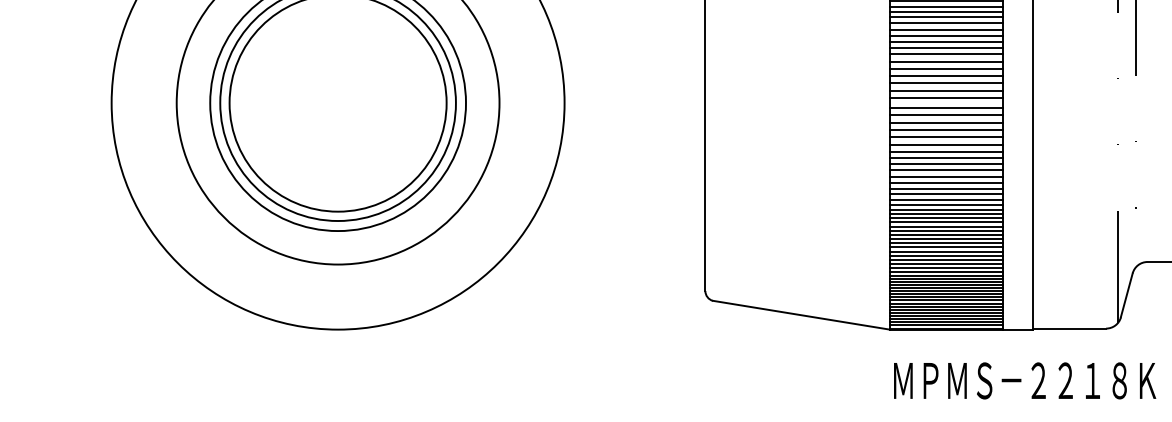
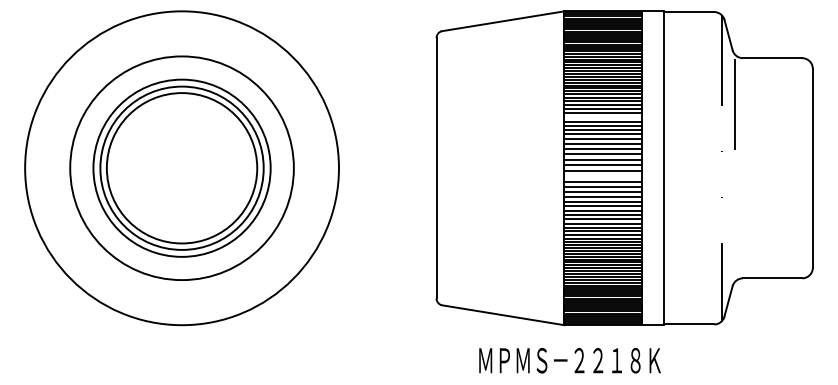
line: (946, 29) -> (603, 117), removed
line: (946, 115) -> (603, 176), removed
text: (1024, 380) -> (569, 360), moved

